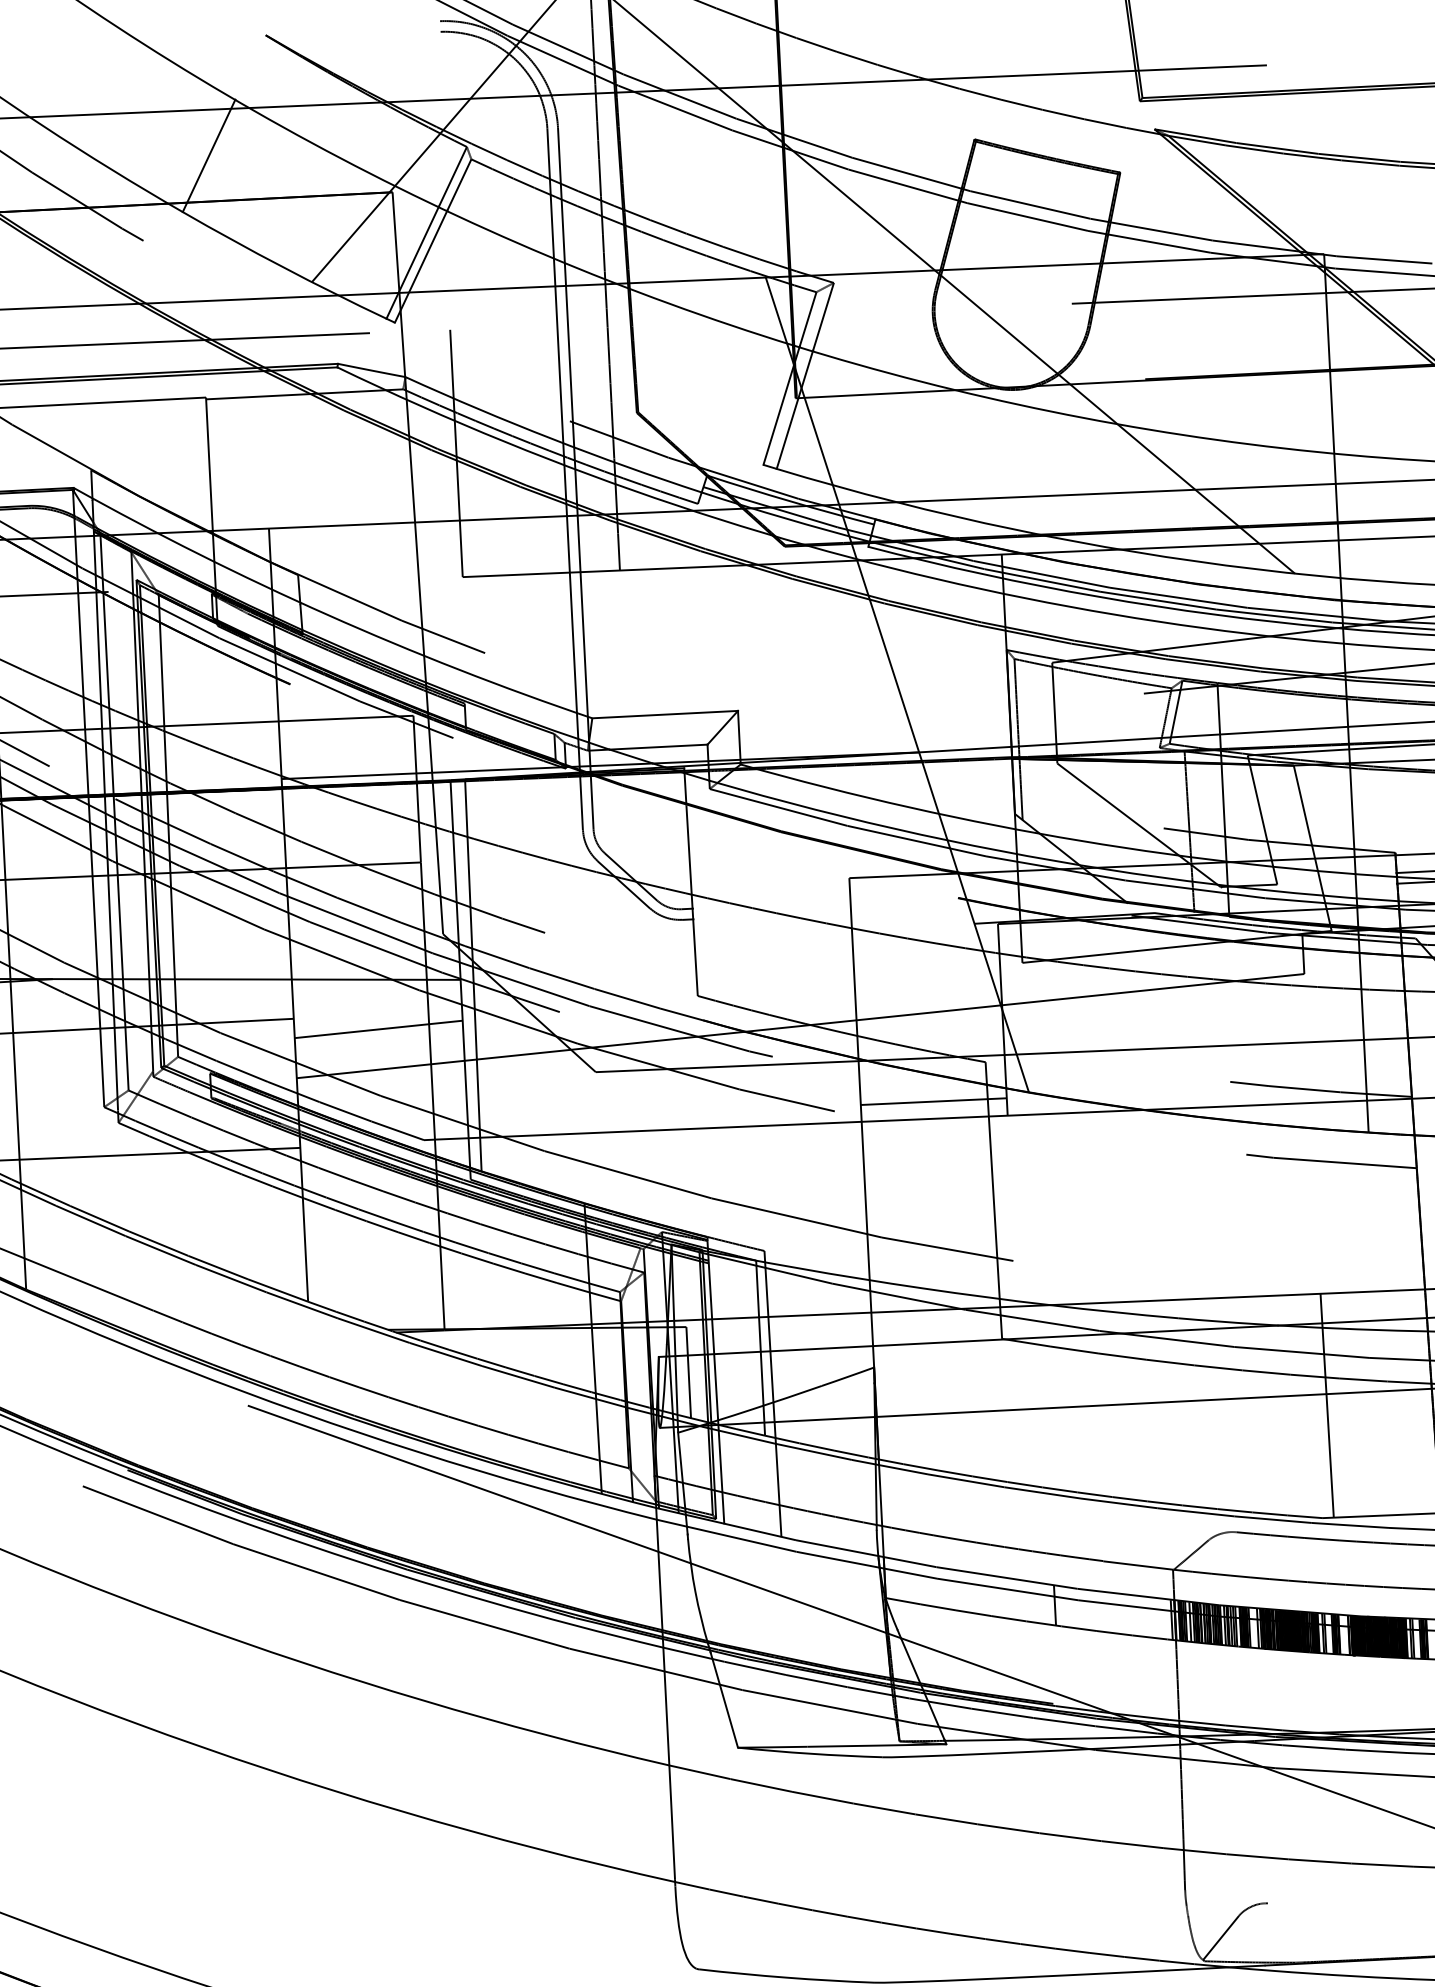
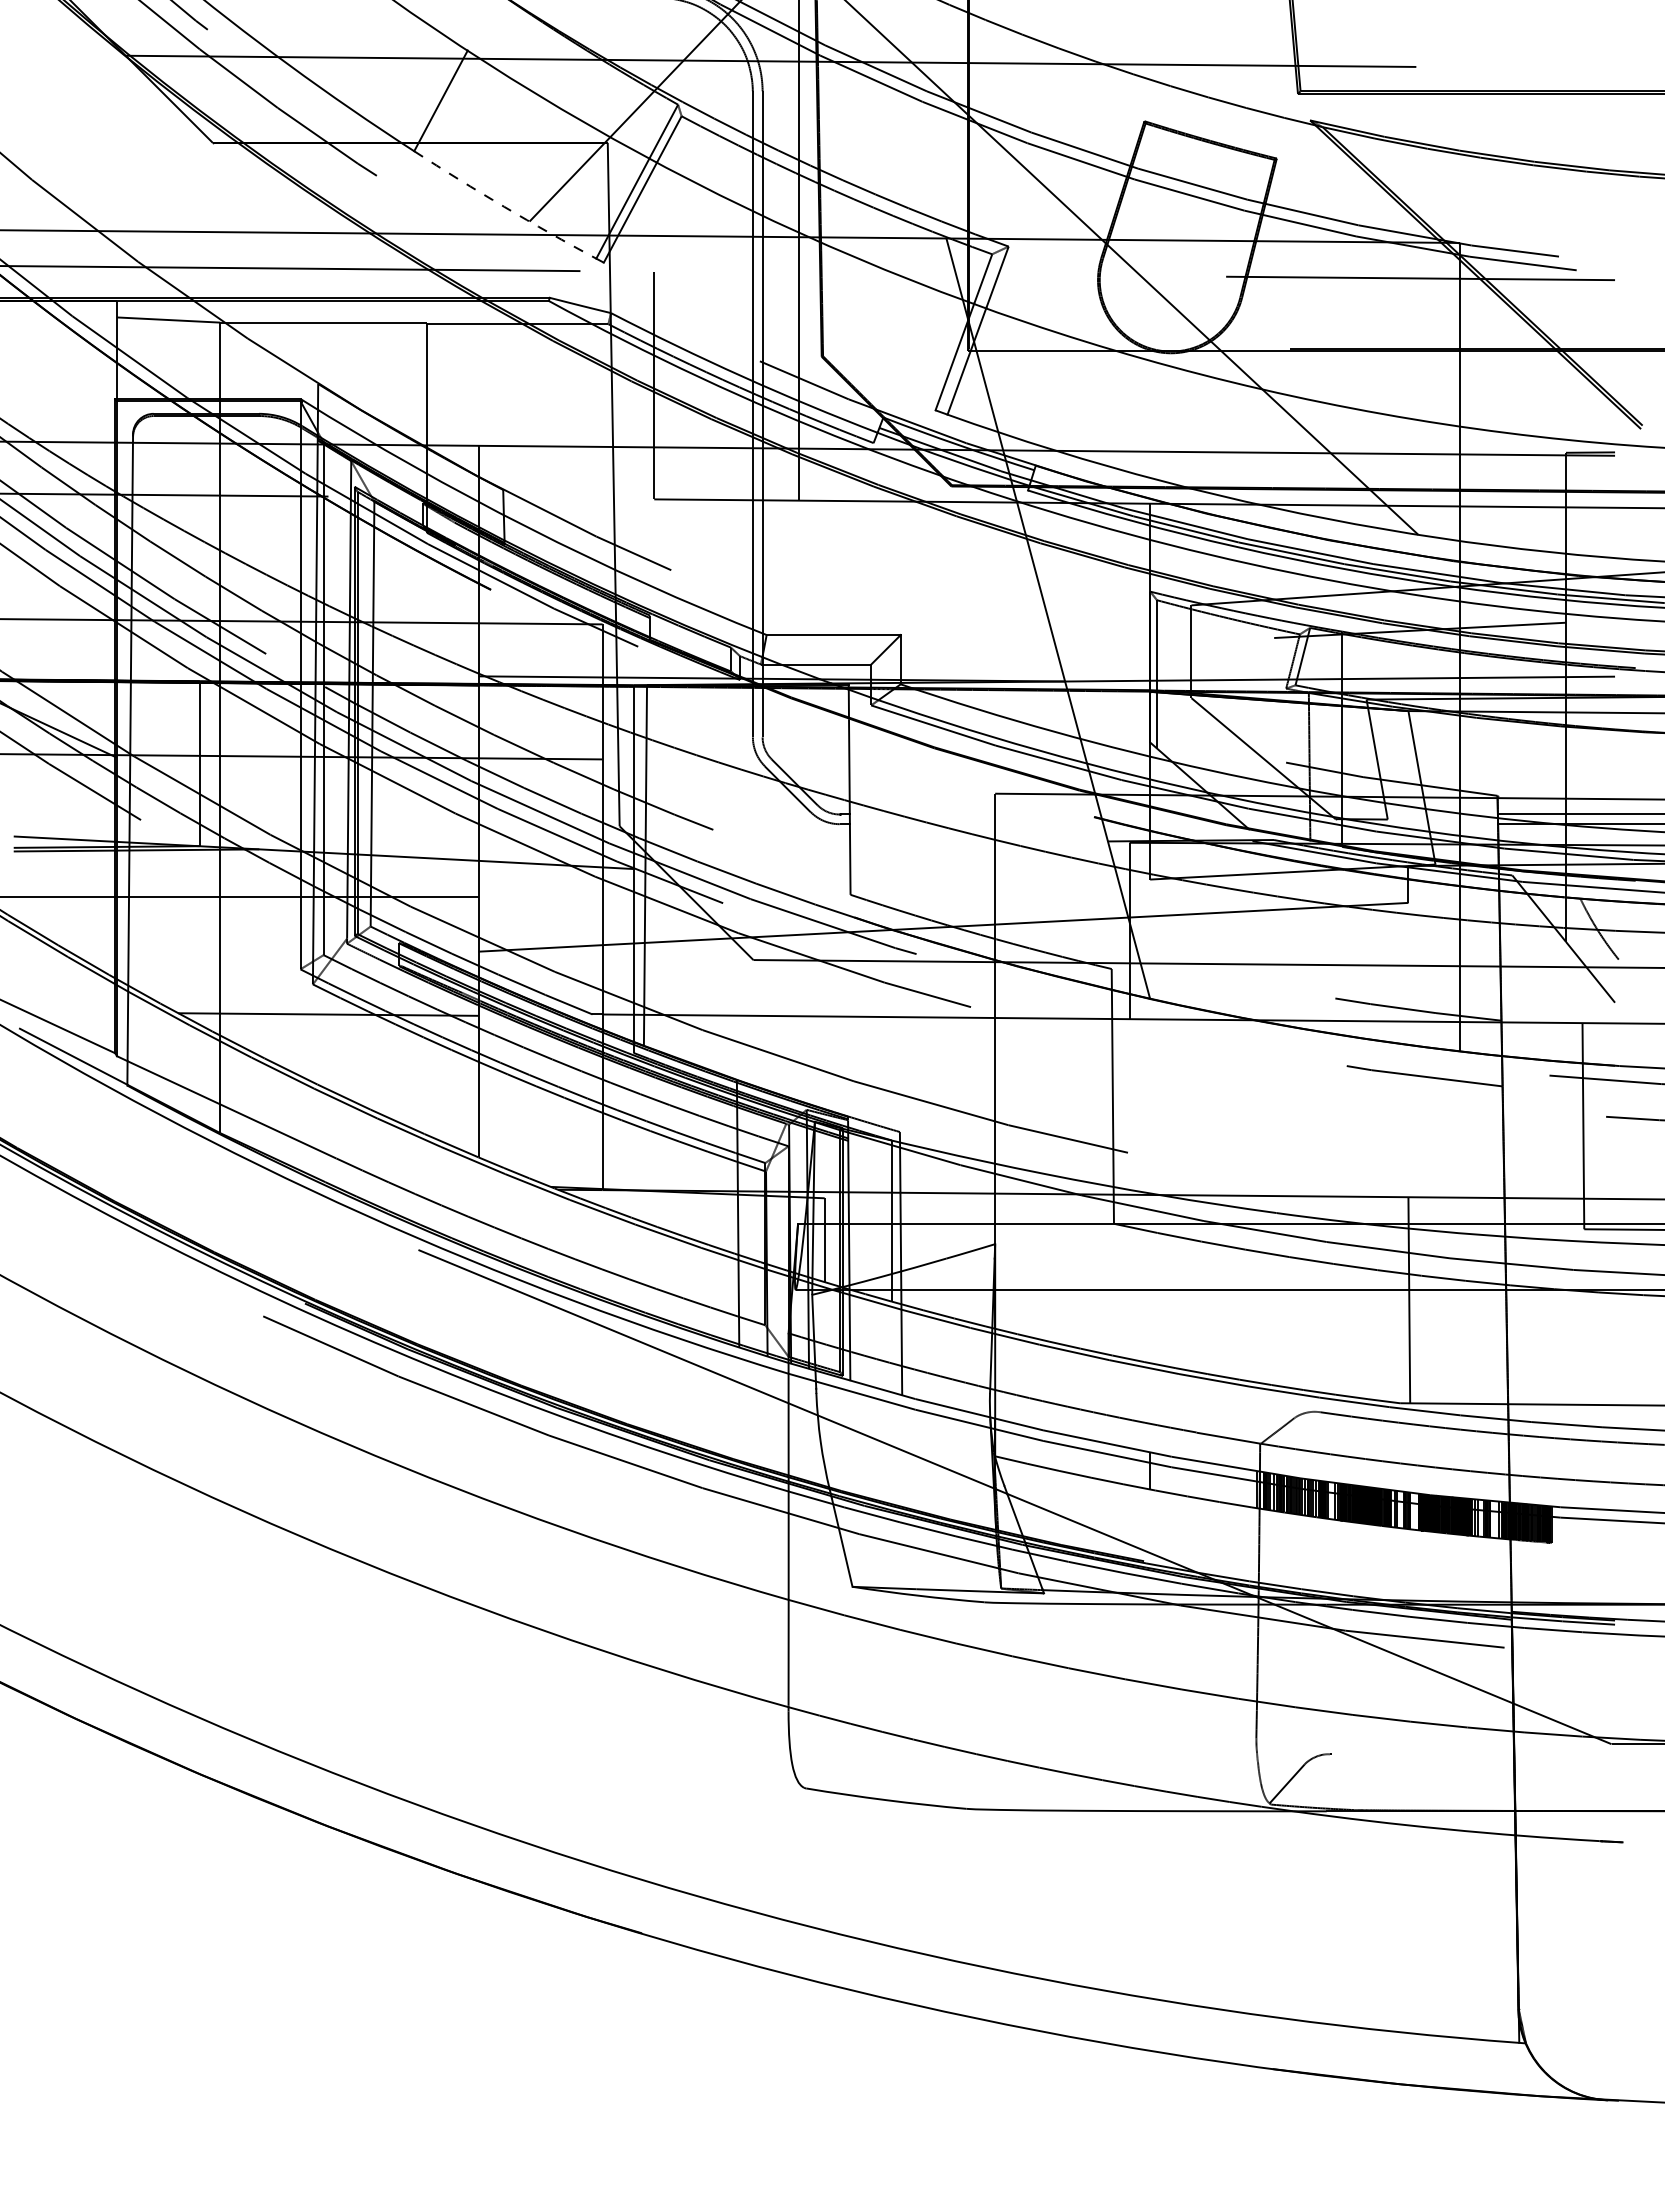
arc: (283, 267) -> (504, 206), solid -> dashed
line: (378, 1029) -> (555, 910), removed
line: (933, 1101) -> (1062, 1002), removed

